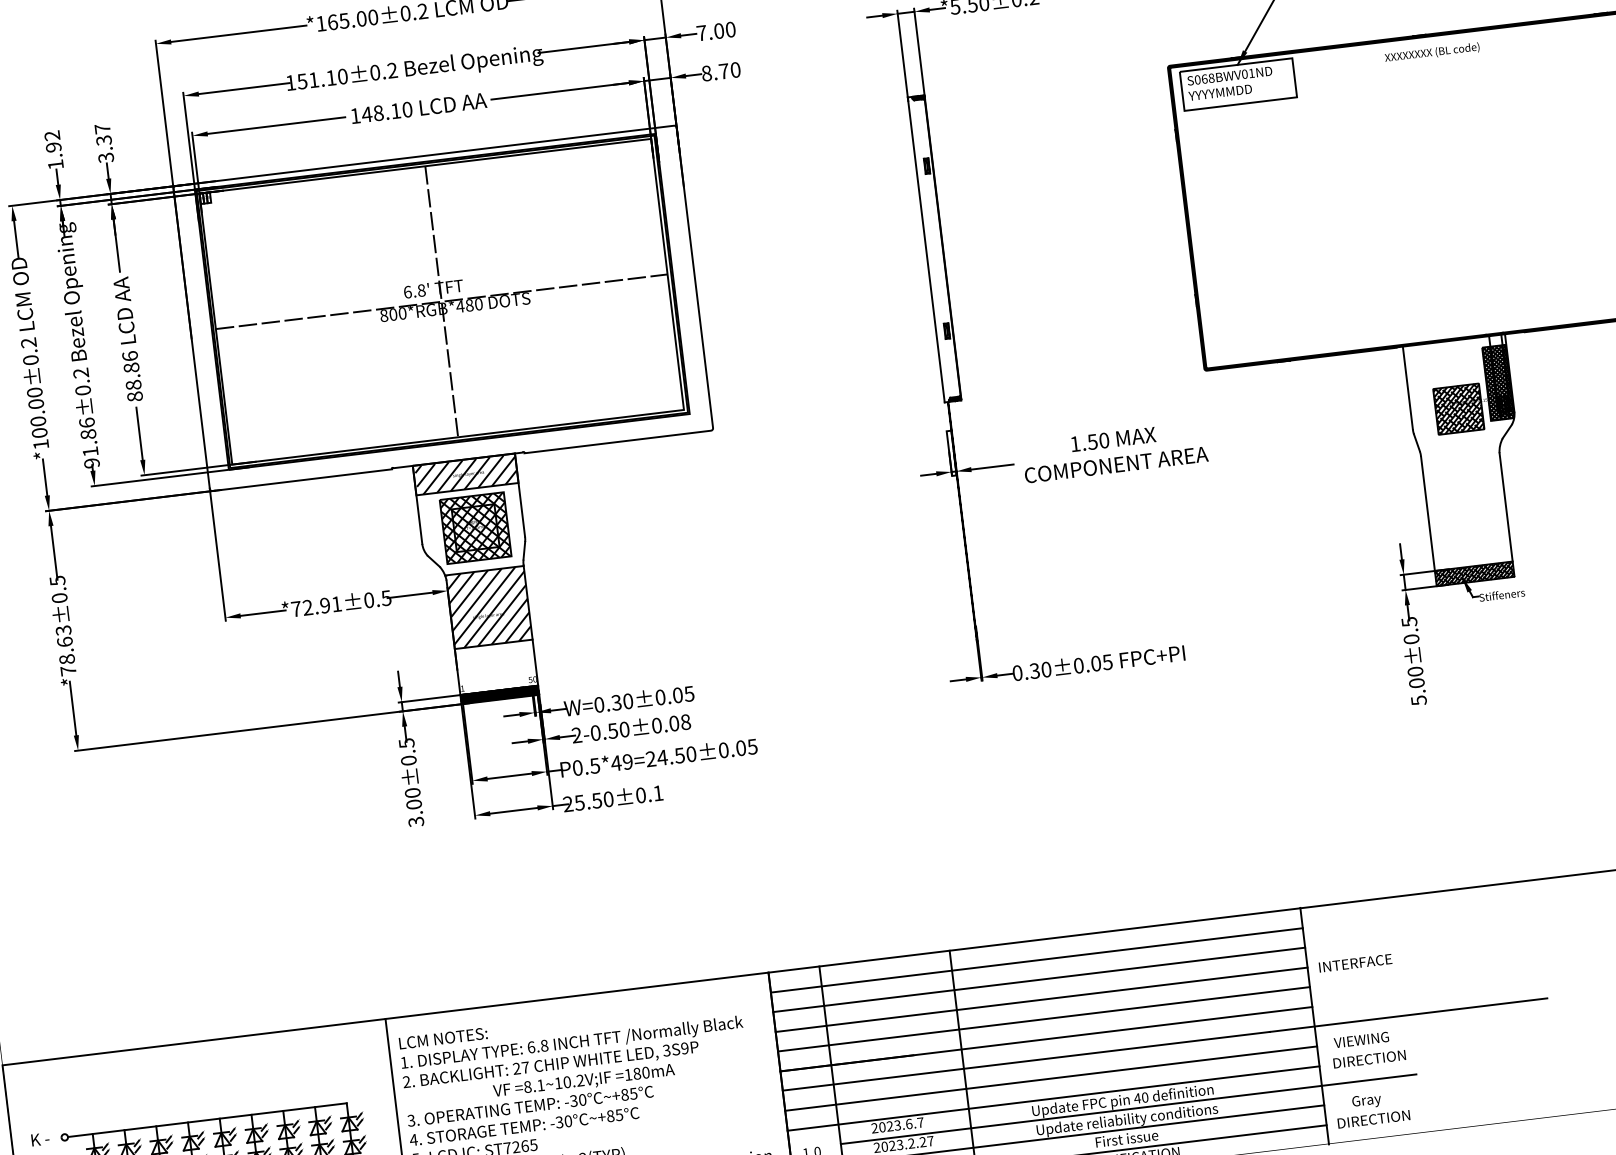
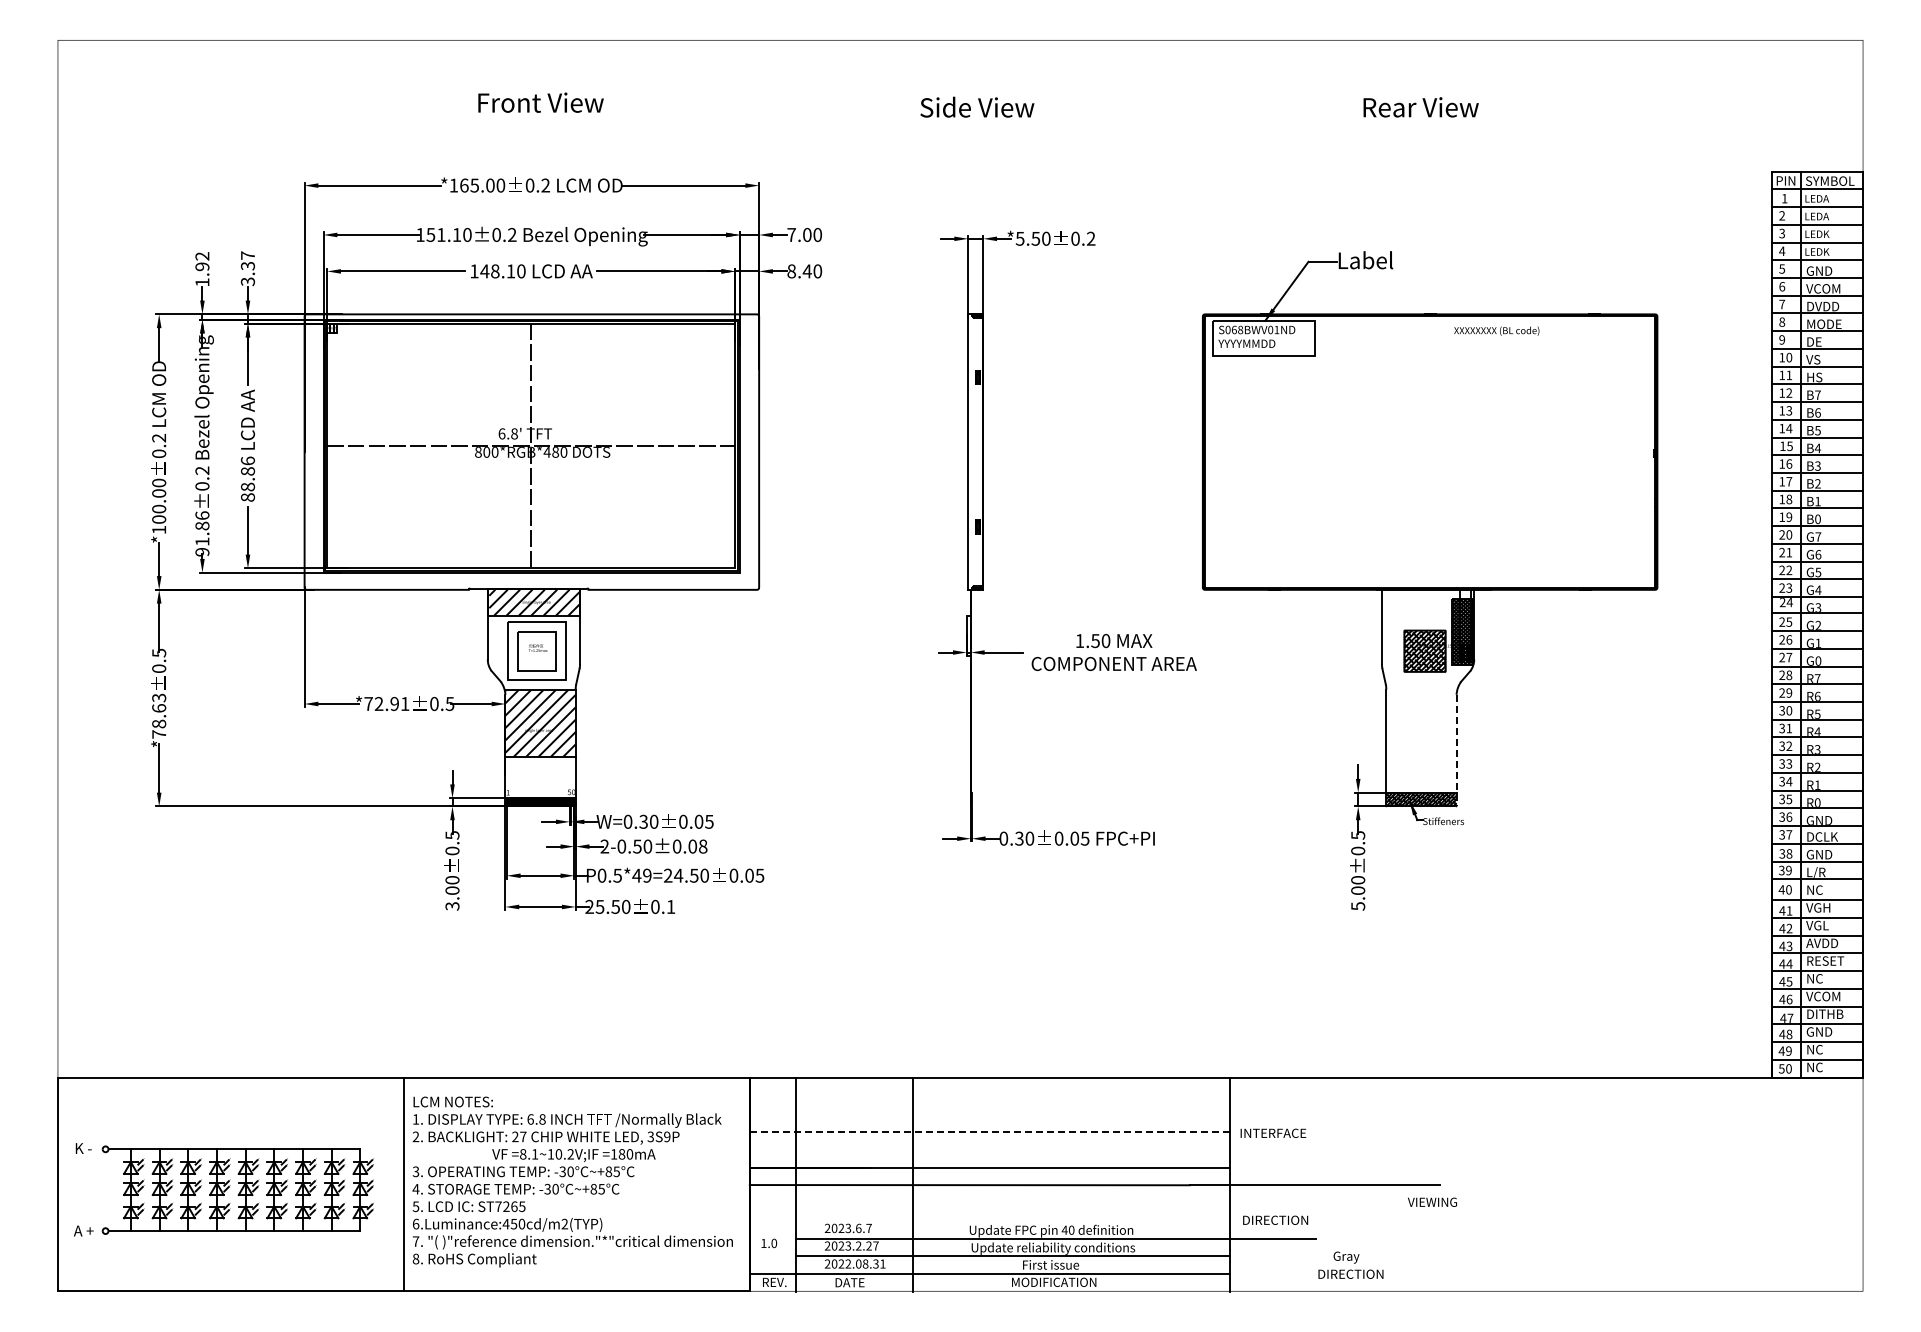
text: (1431, 52) -> (1496, 330), moved
text: (723, 71) -> (806, 271), 8.70 -> 8.40
line: (1506, 514) -> (1456, 750), solid -> dashed
hatch: (475, 528) -> (536, 651), removed
line: (1036, 960) -> (989, 1096), removed
line: (1038, 980) -> (989, 1114), removed
line: (1042, 1000) -> (990, 1132), solid -> dashed
line: (1043, 1019) -> (989, 1149), removed
text: (1361, 1039) -> (1432, 1201), moved
line: (1050, 1078) -> (989, 1203), removed
line: (1053, 1098) -> (989, 1221), removed
text: (1372, 1108) -> (1350, 1264), moved

